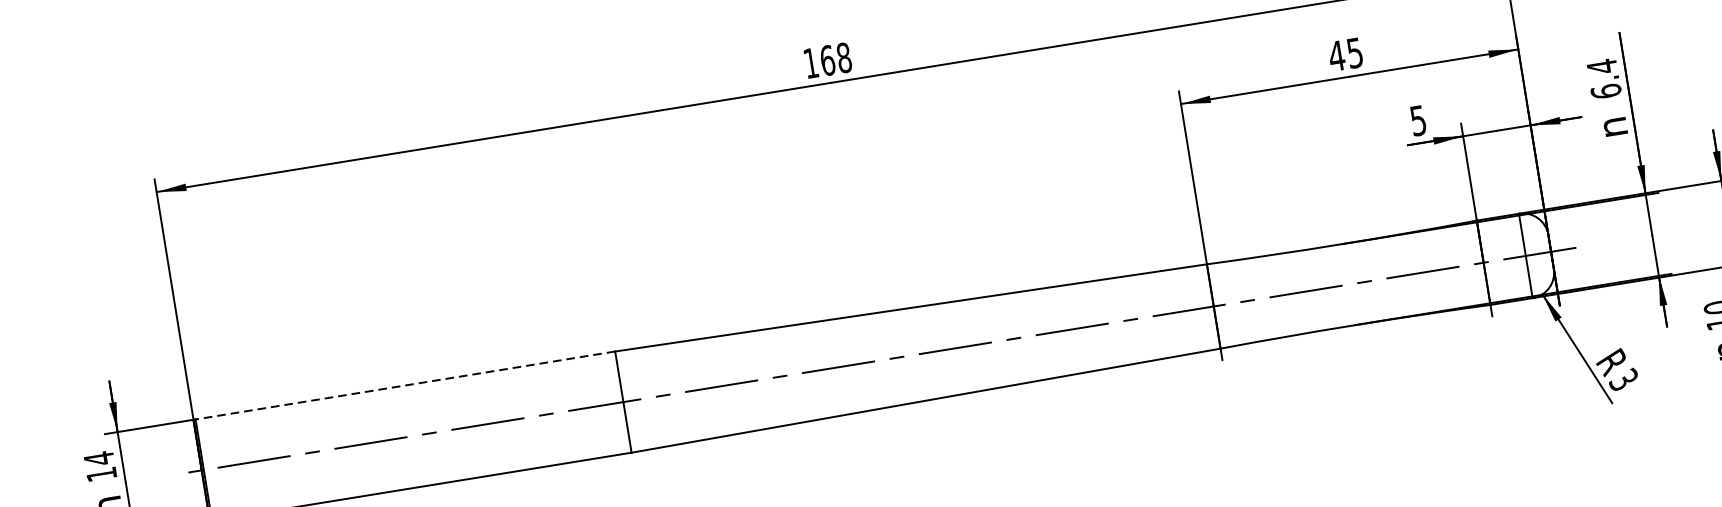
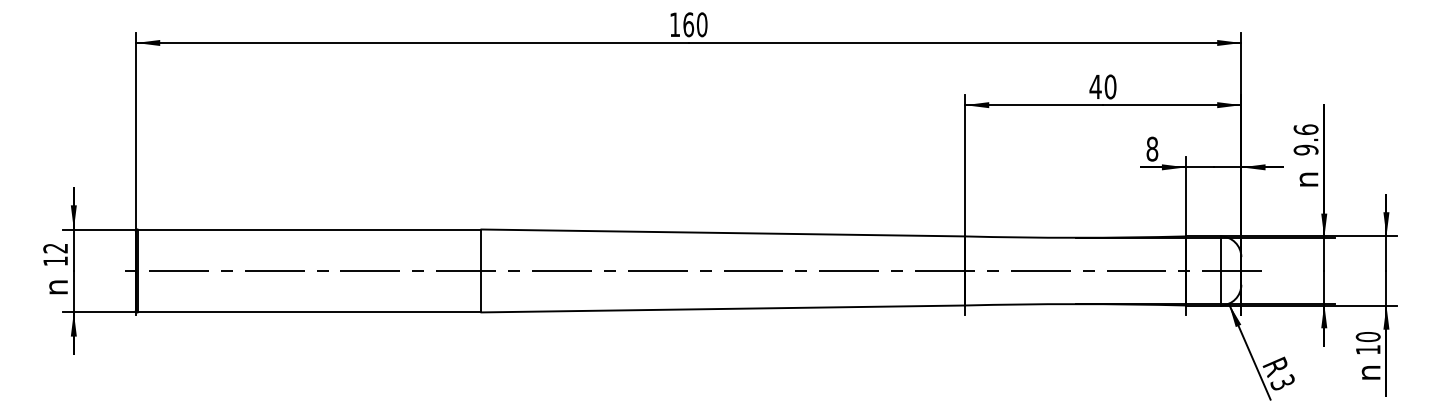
text: (1354, 52) -> (1110, 86), 45 -> 40
text: (843, 57) -> (701, 24), 168 -> 160
text: (1603, 78) -> (1305, 139), 6.4 -> 9.6
text: (1418, 119) -> (1152, 148), 5 -> 8
line: (405, 385) -> (309, 229), dashed -> solid
text: (98, 458) -> (55, 248), 14 -> 12

